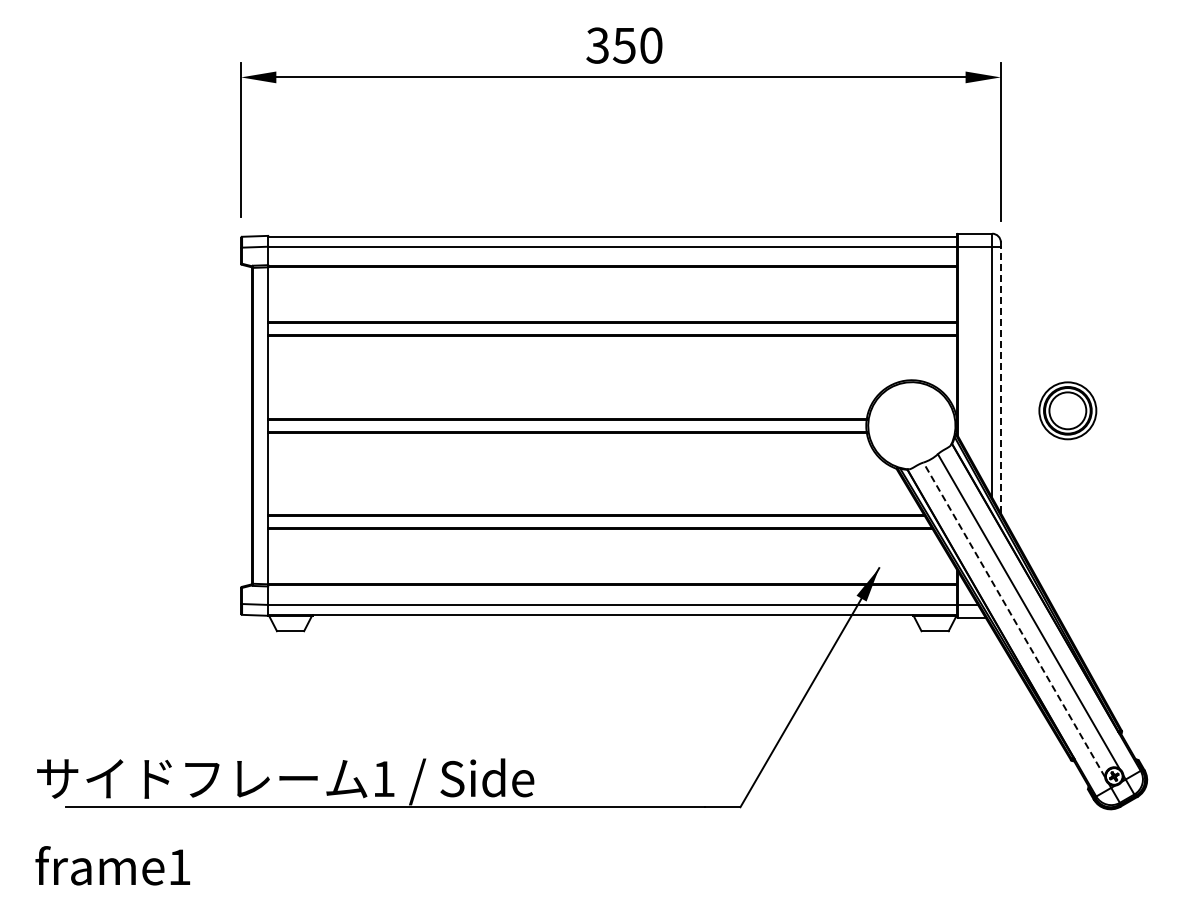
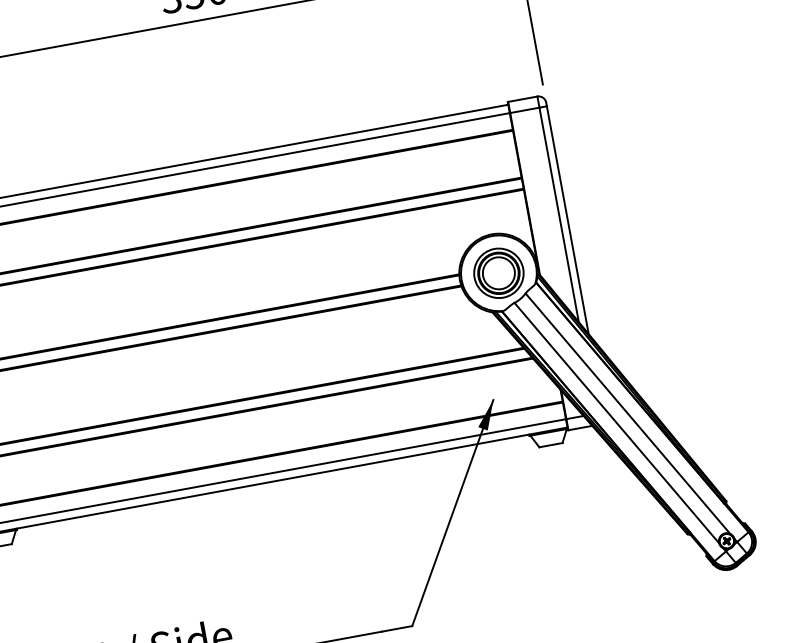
line: (1000, 379) -> (567, 219), dashed -> solid
part: (1067, 410) -> (498, 273), moved
line: (1014, 619) -> (616, 422), dashed -> solid

